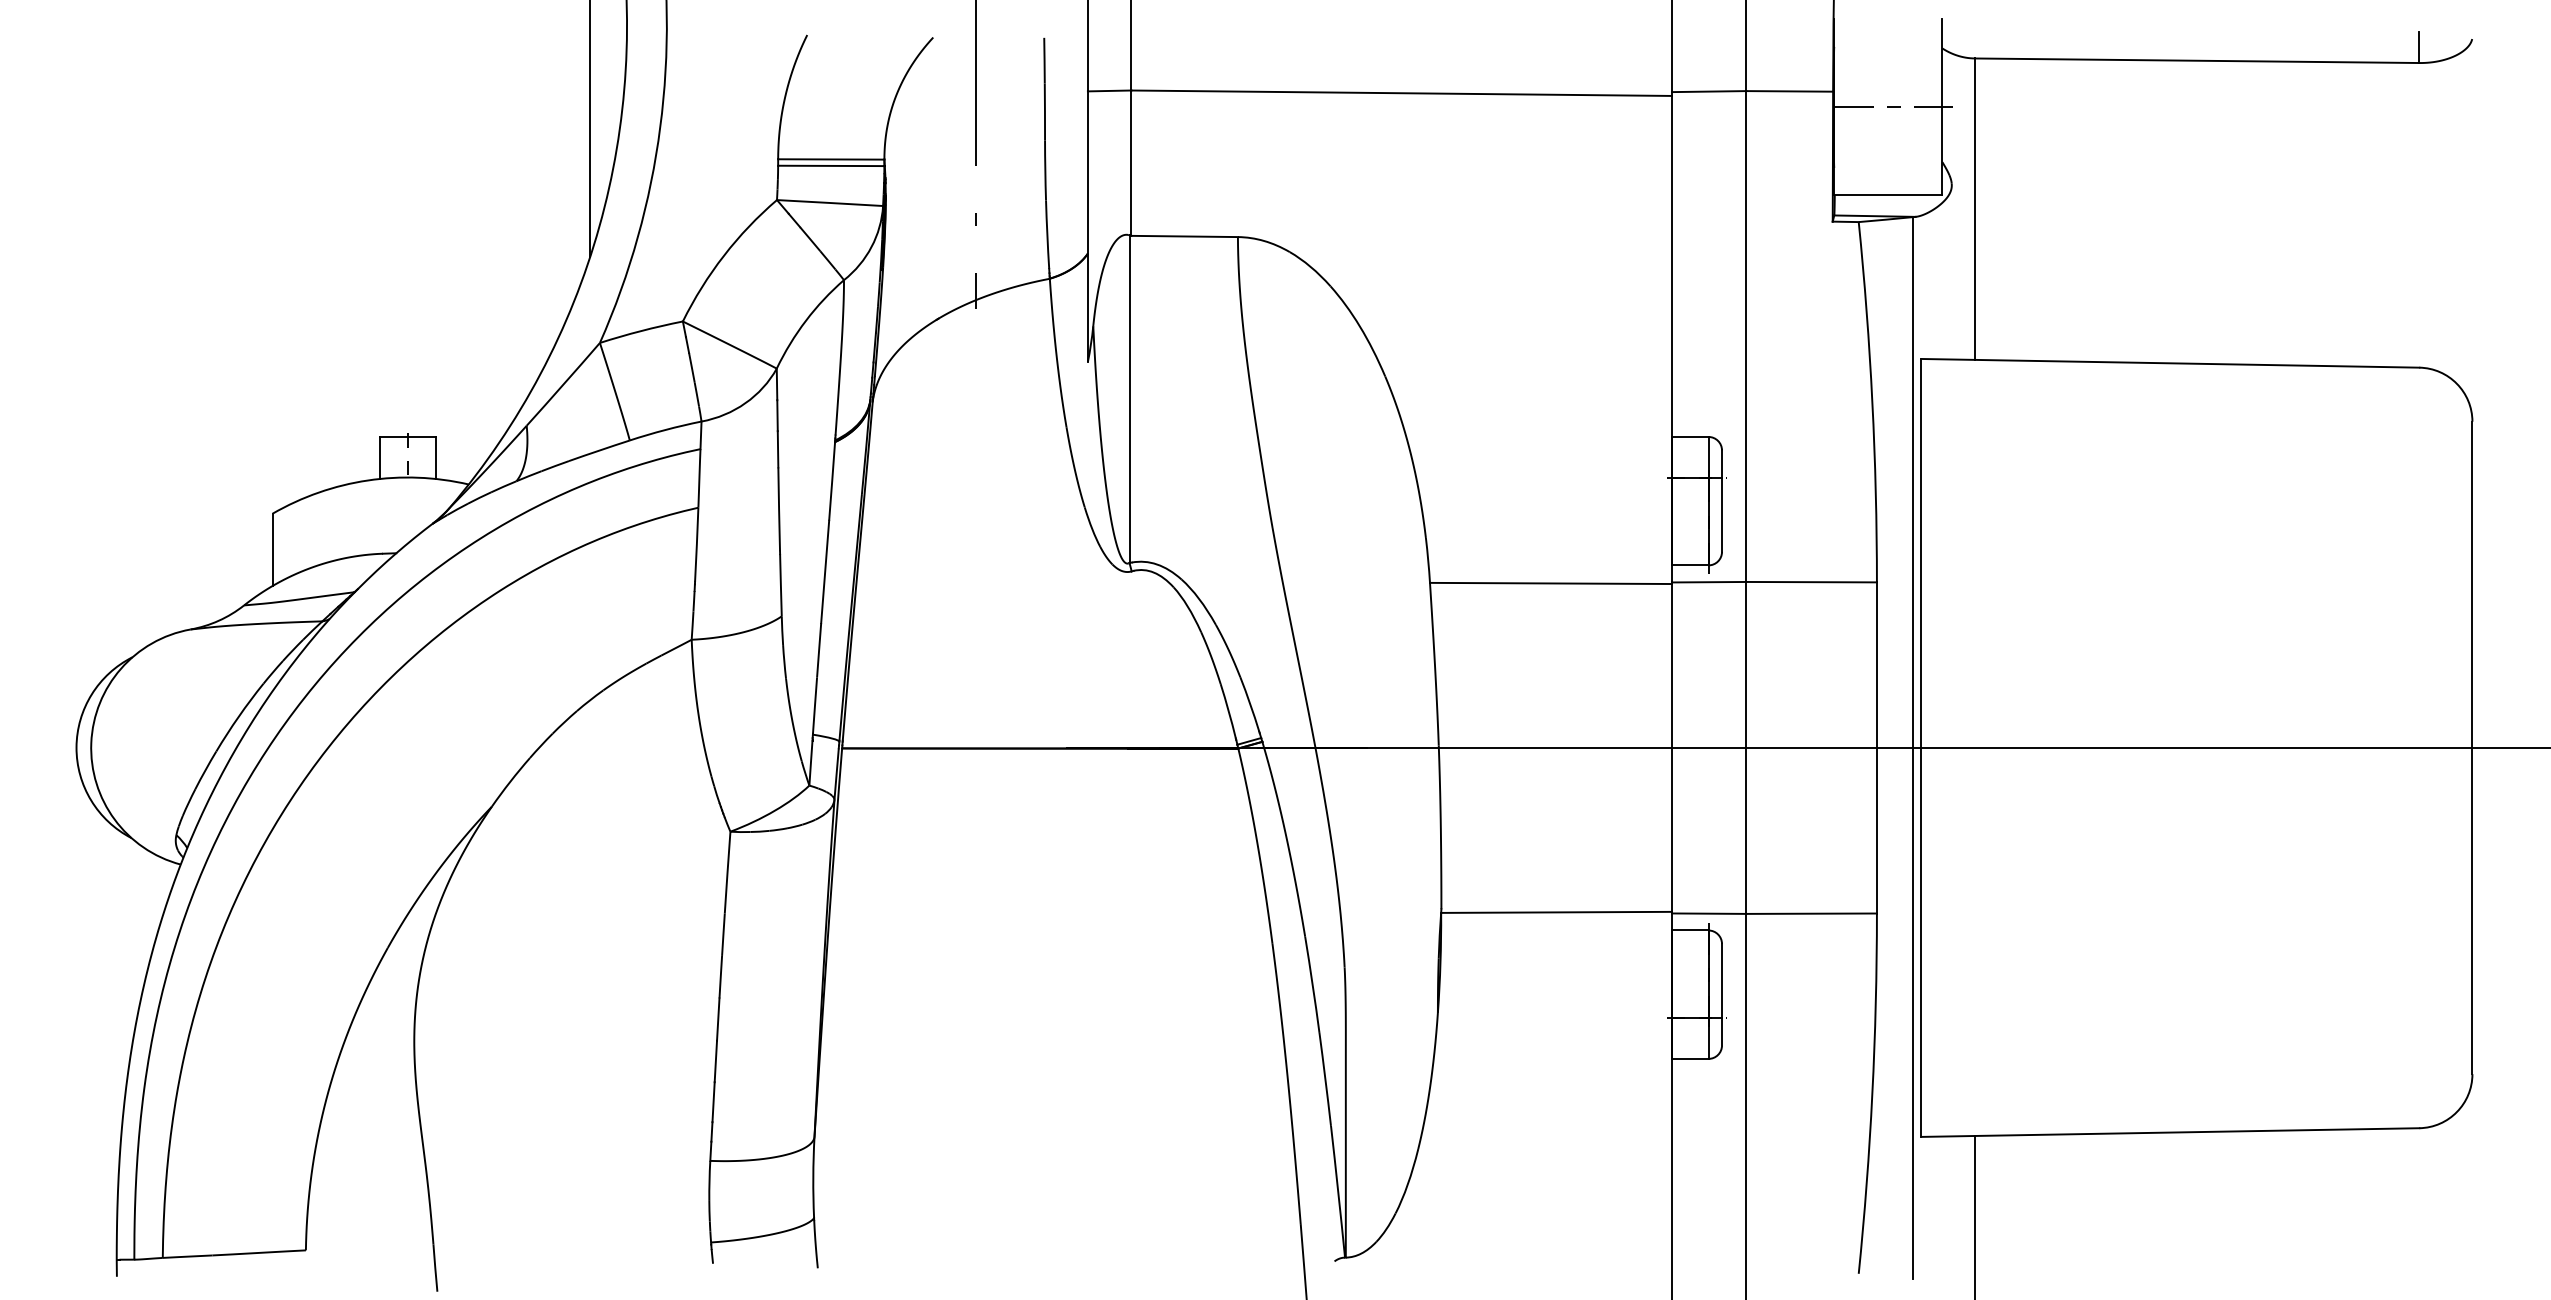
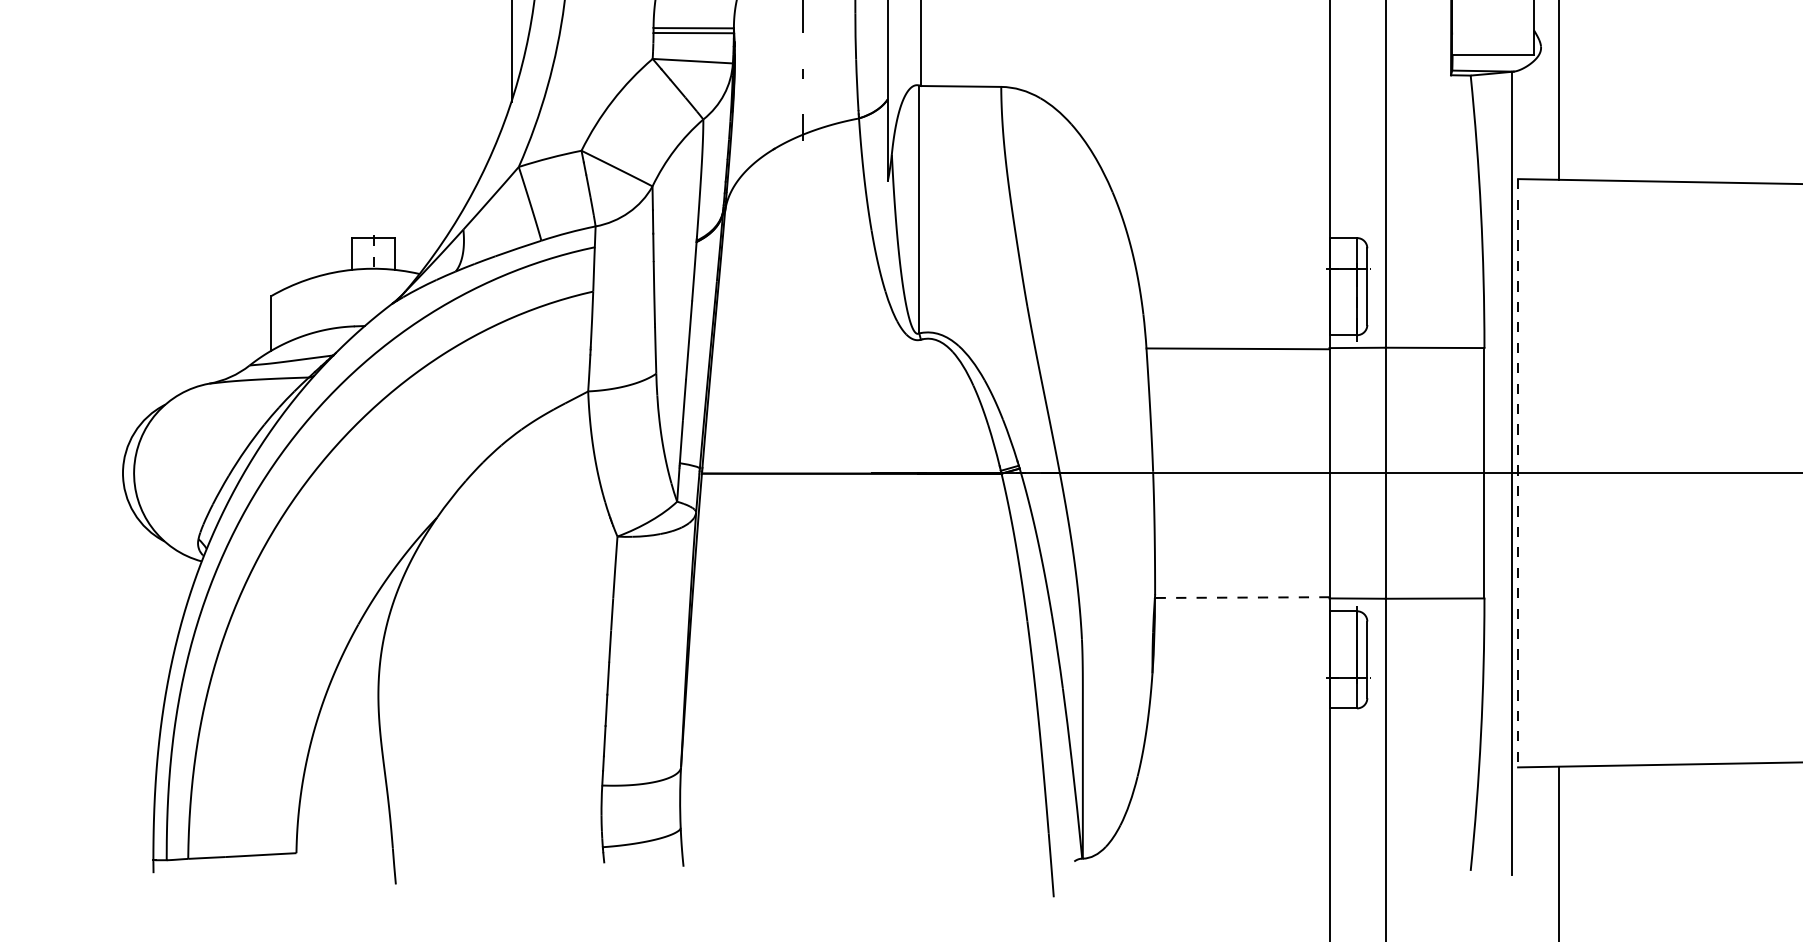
line: (1921, 747) -> (1518, 472), solid -> dashed
line: (1556, 912) -> (1242, 597), solid -> dashed

